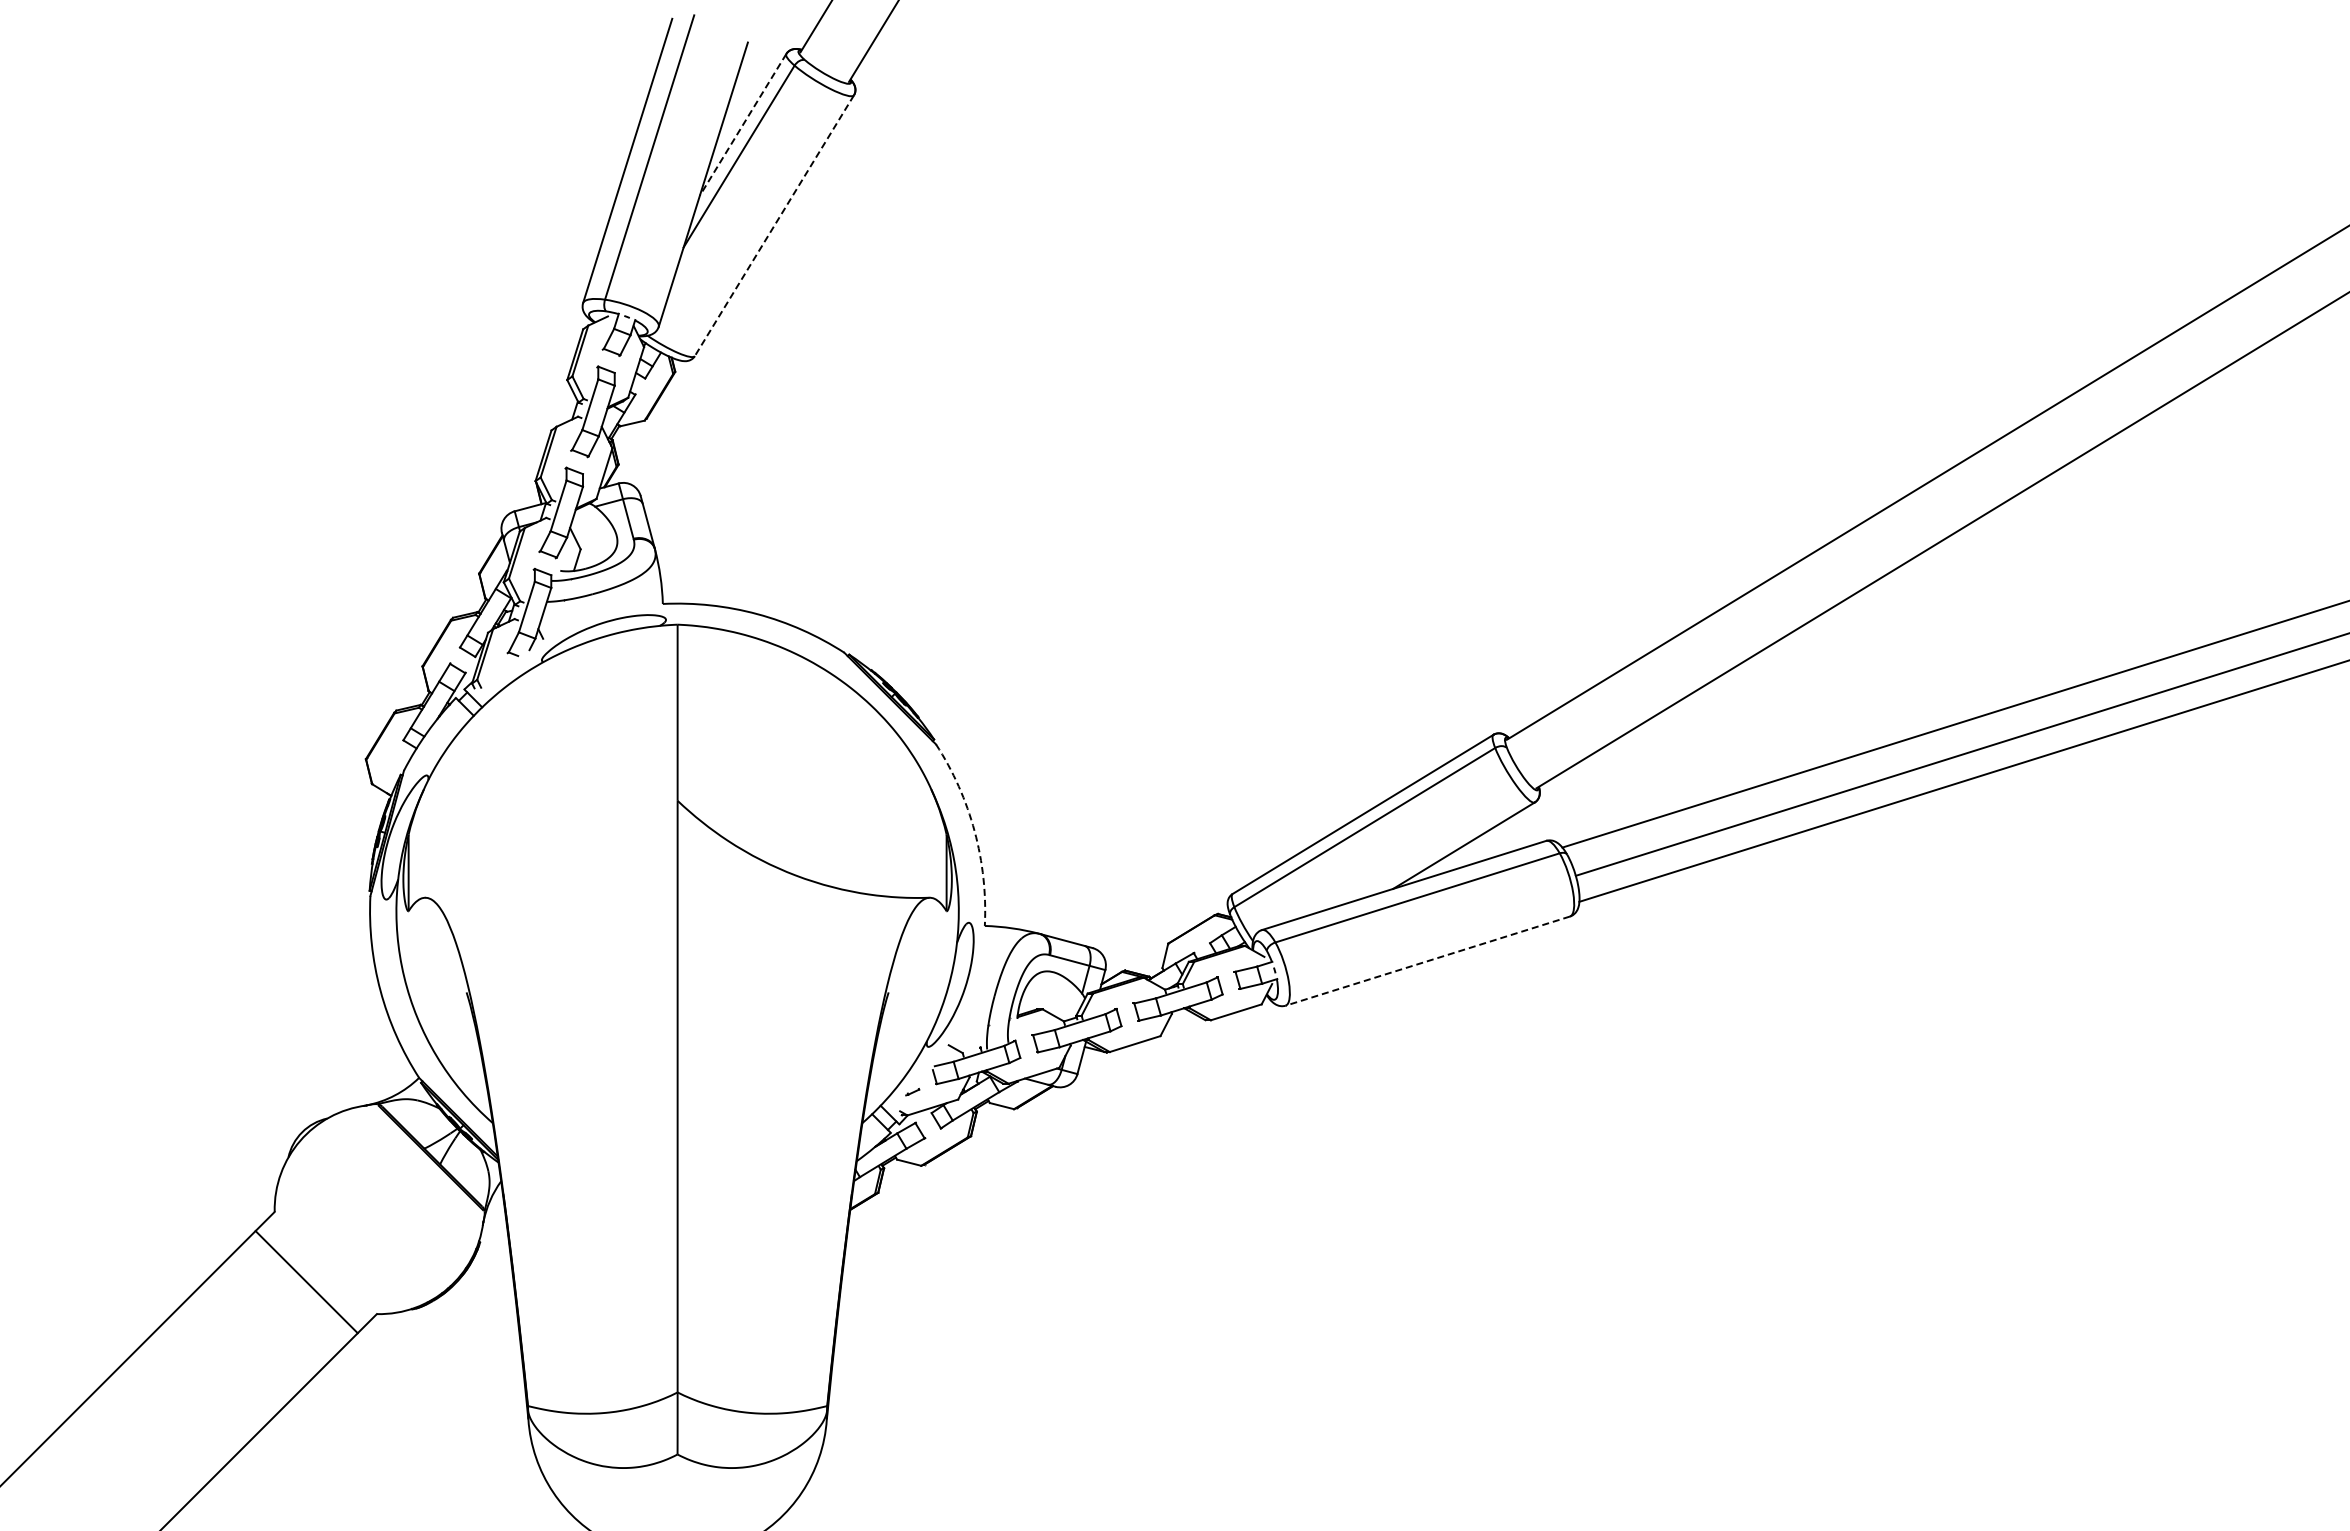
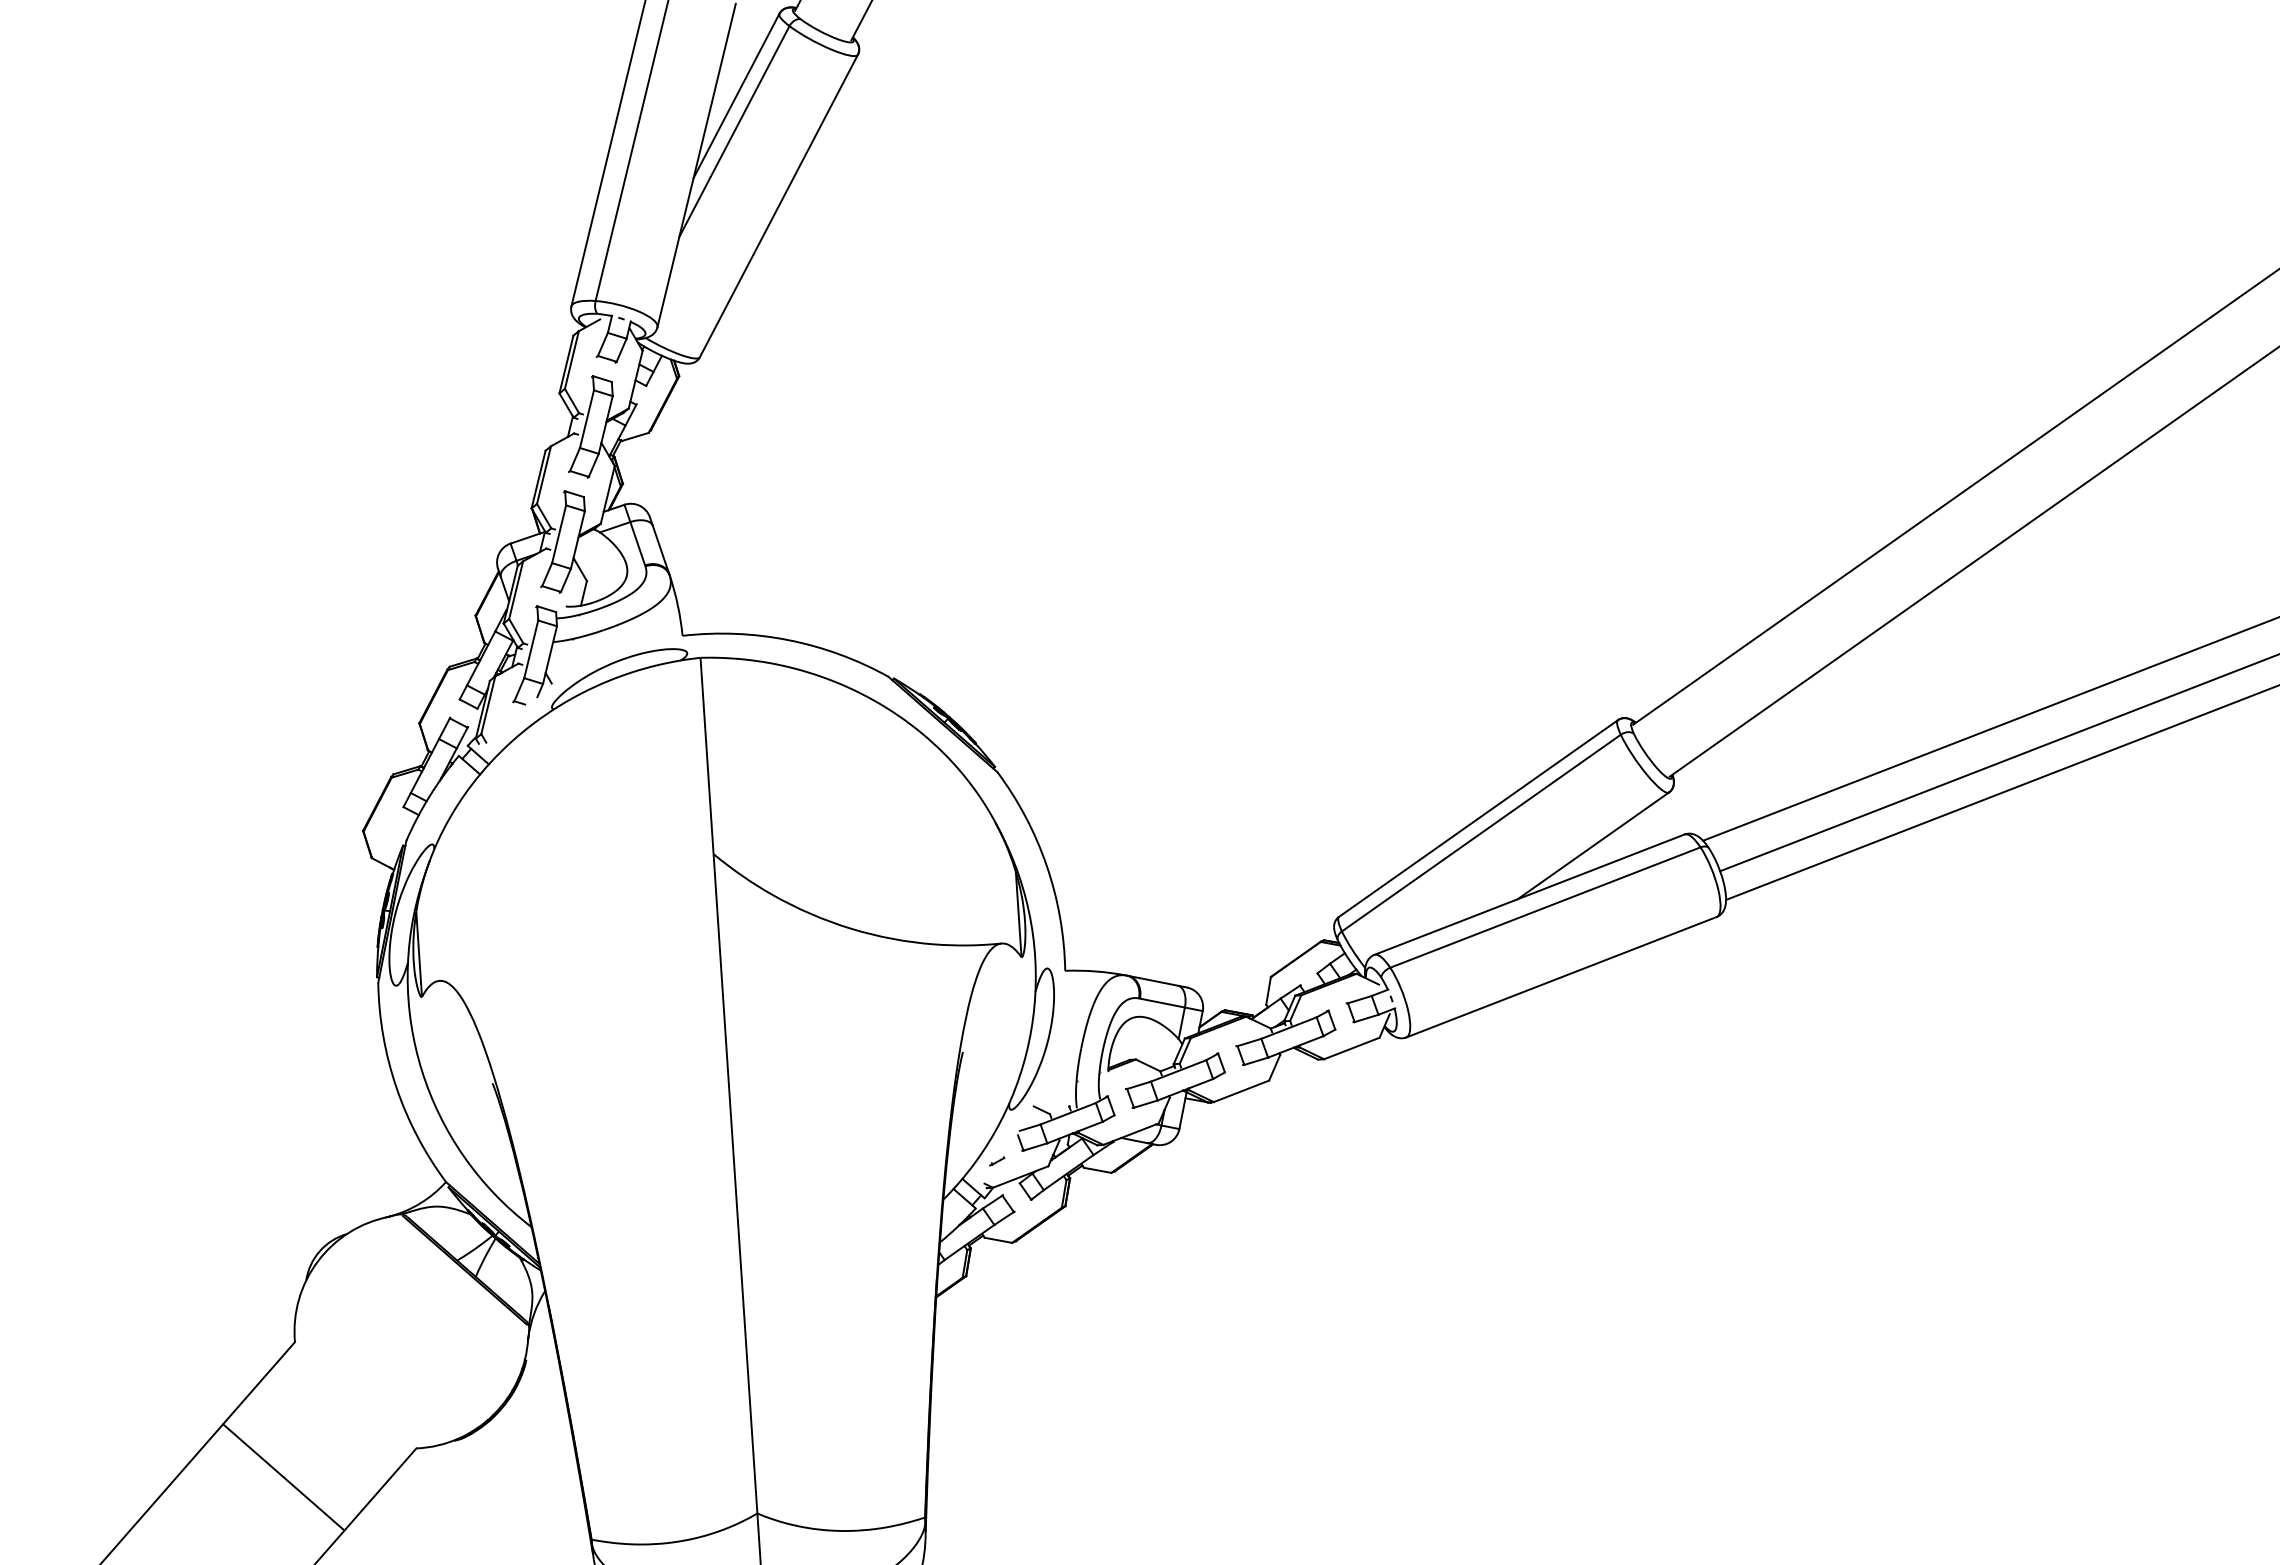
line: (743, 124) -> (736, 95), dashed -> solid
line: (774, 225) -> (778, 205), dashed -> solid
arc: (974, 831) -> (1046, 866), dashed -> solid
line: (1427, 961) -> (1561, 977), dashed -> solid
line: (306, 1282) -> (283, 1477), moved

